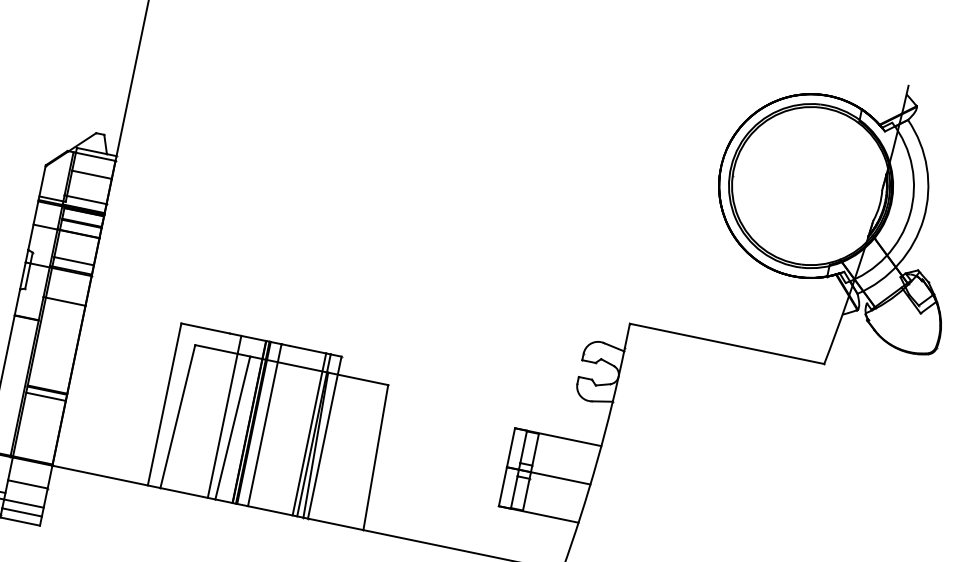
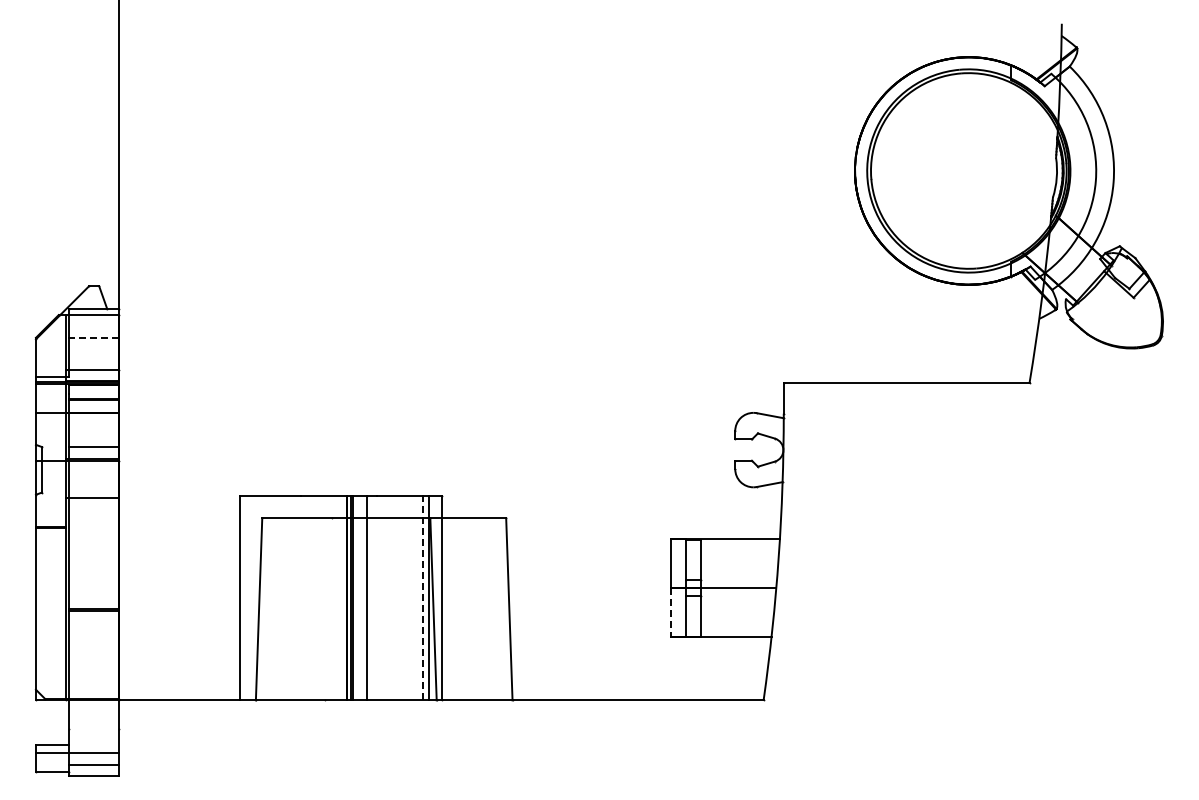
line: (91, 174) -> (93, 337), solid -> dashed
line: (46, 396) -> (94, 618), removed
line: (224, 416) -> (315, 597), removed
line: (232, 428) -> (328, 609), removed
line: (309, 434) -> (423, 597), solid -> dashed
line: (27, 484) -> (94, 729), removed
line: (502, 486) -> (670, 612), solid -> dashed

